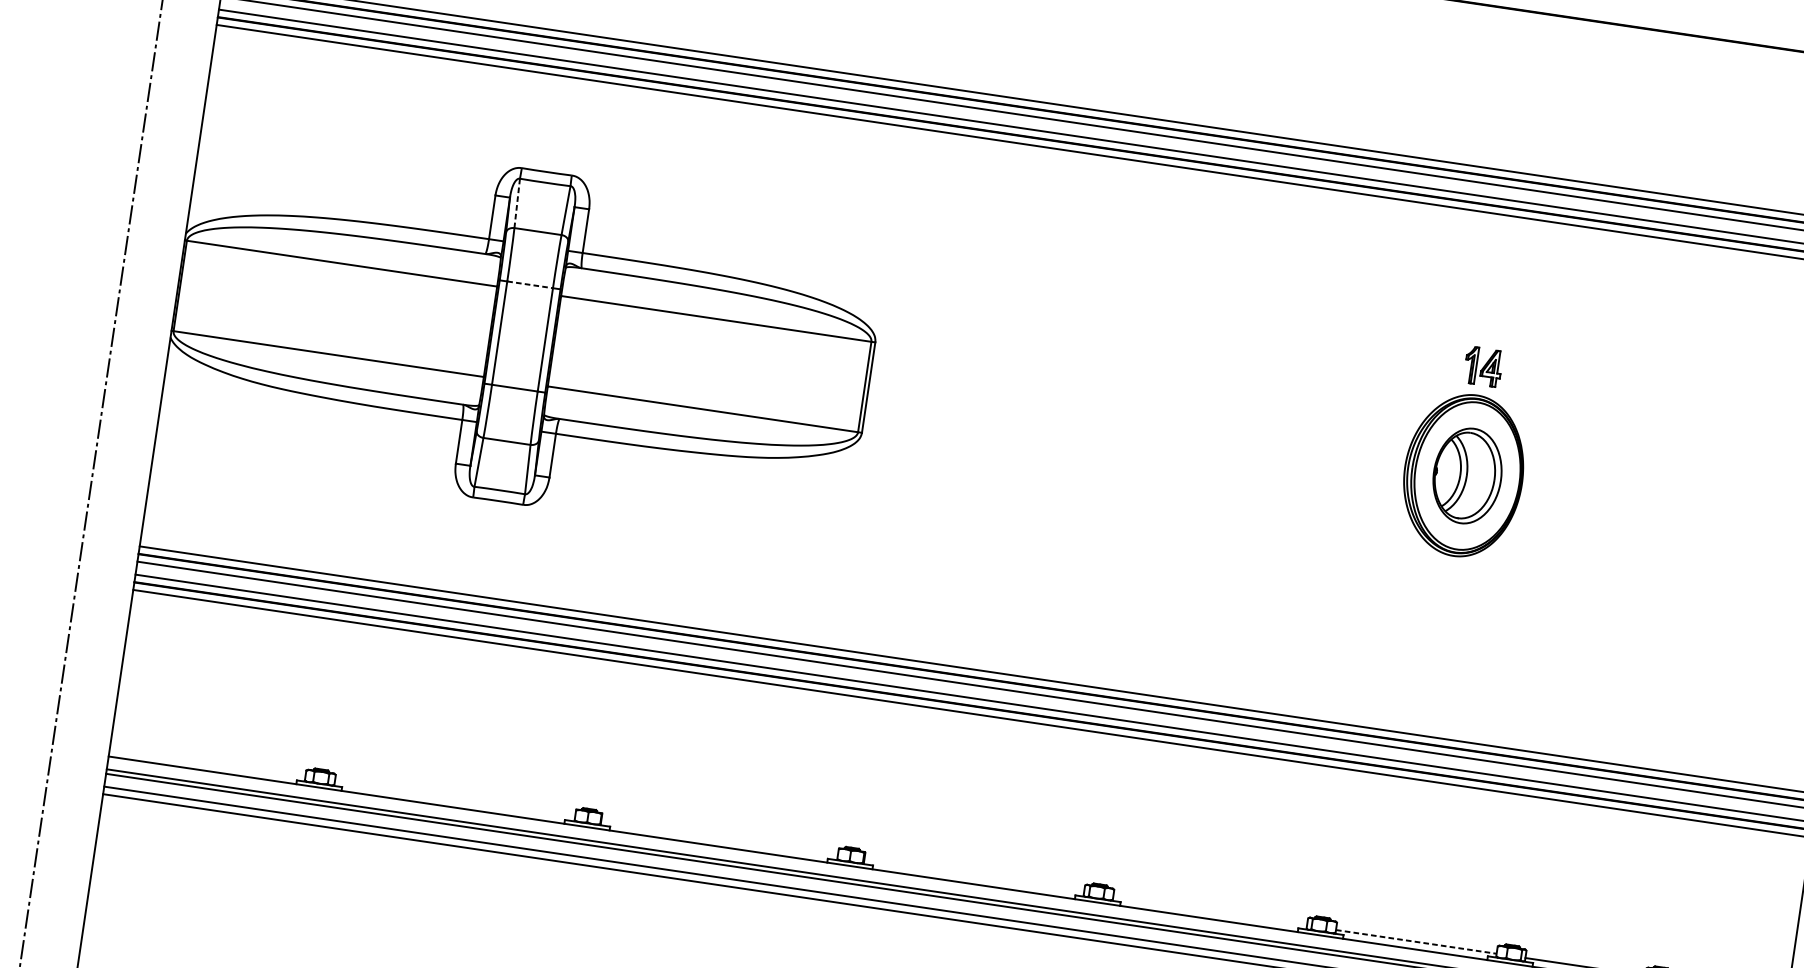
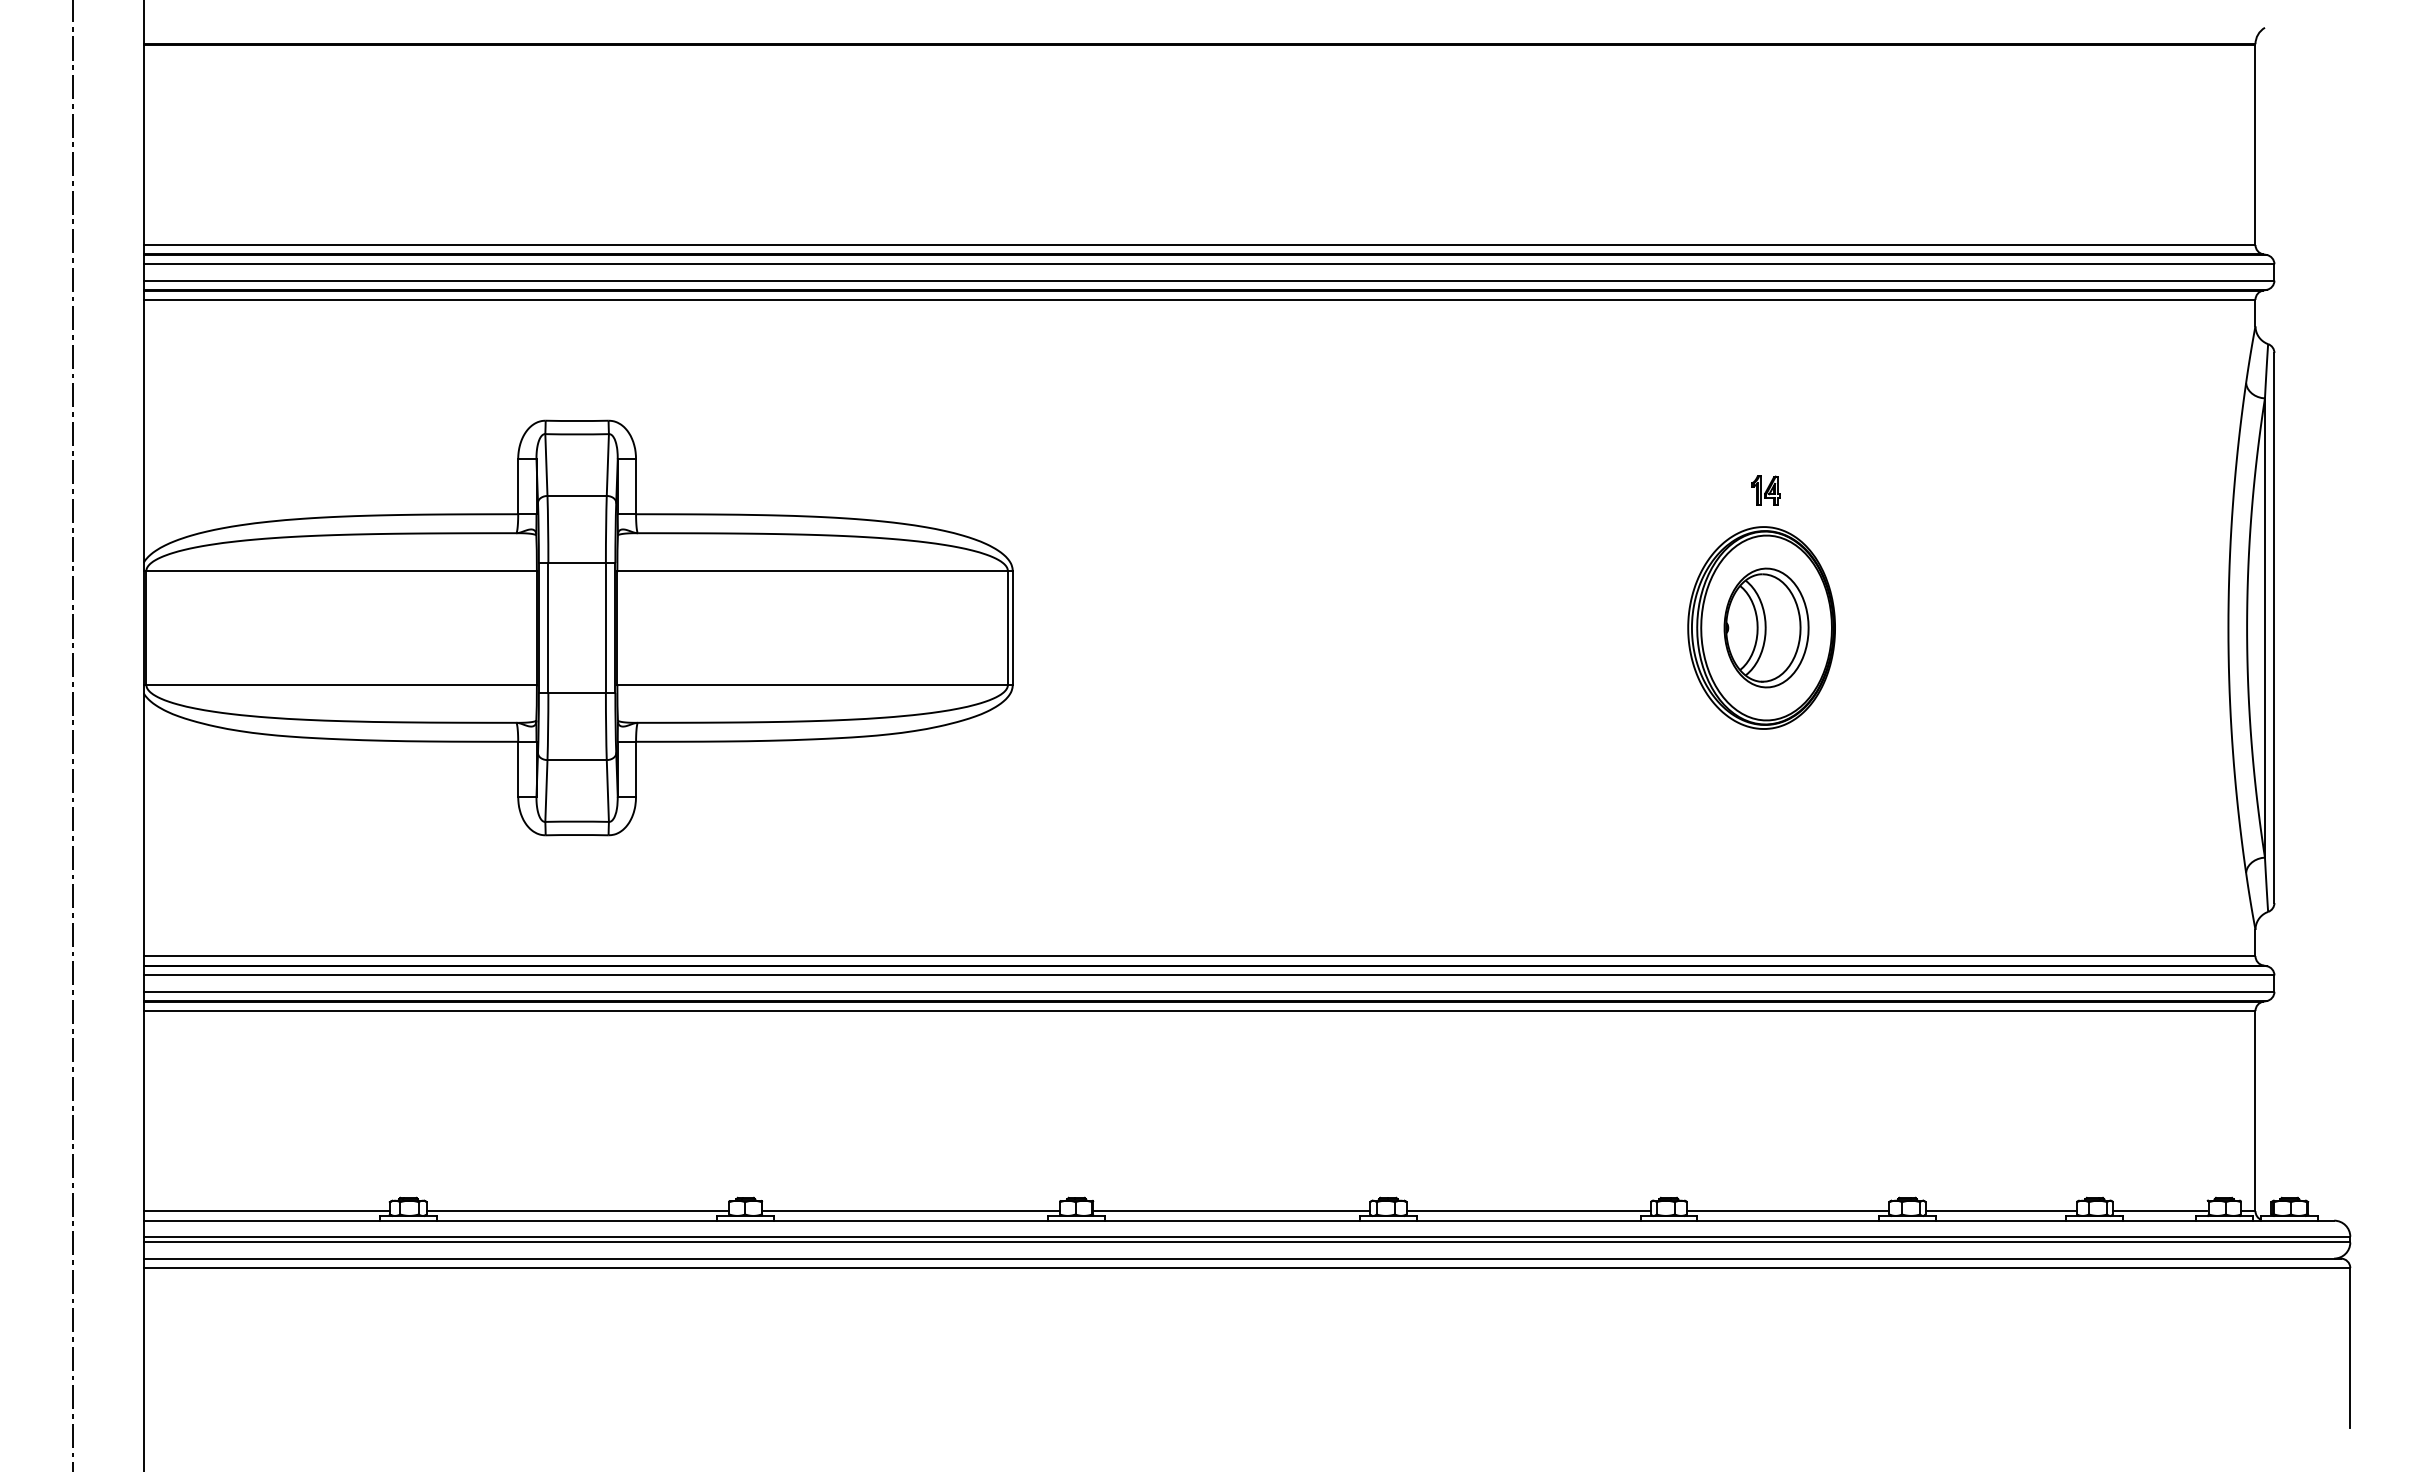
line: (517, 203) -> (546, 465), dashed -> solid
line: (530, 285) -> (577, 563), dashed -> solid
part: (1482, 366) -> (1765, 490), size x0.62
line: (207, 763) -> (266, 1211), added
line: (455, 800) -> (578, 1211), added
line: (719, 839) -> (911, 1211), added
line: (973, 876) -> (1231, 1211), added
line: (1209, 911) -> (1528, 1211), added
line: (1416, 942) -> (1788, 1211), dashed -> solid

